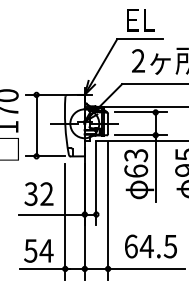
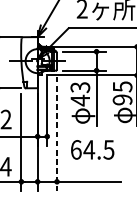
text: (136, 171) -> (80, 100), 63 -> 43
line: (108, 211) -> (57, 134), solid -> dashed
text: (150, 246) -> (92, 149), moved

